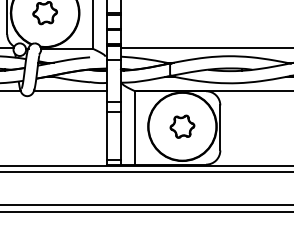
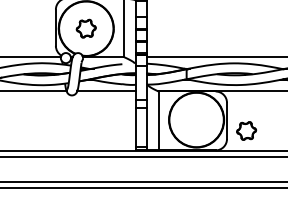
part: (182, 126) -> (246, 130), moved

